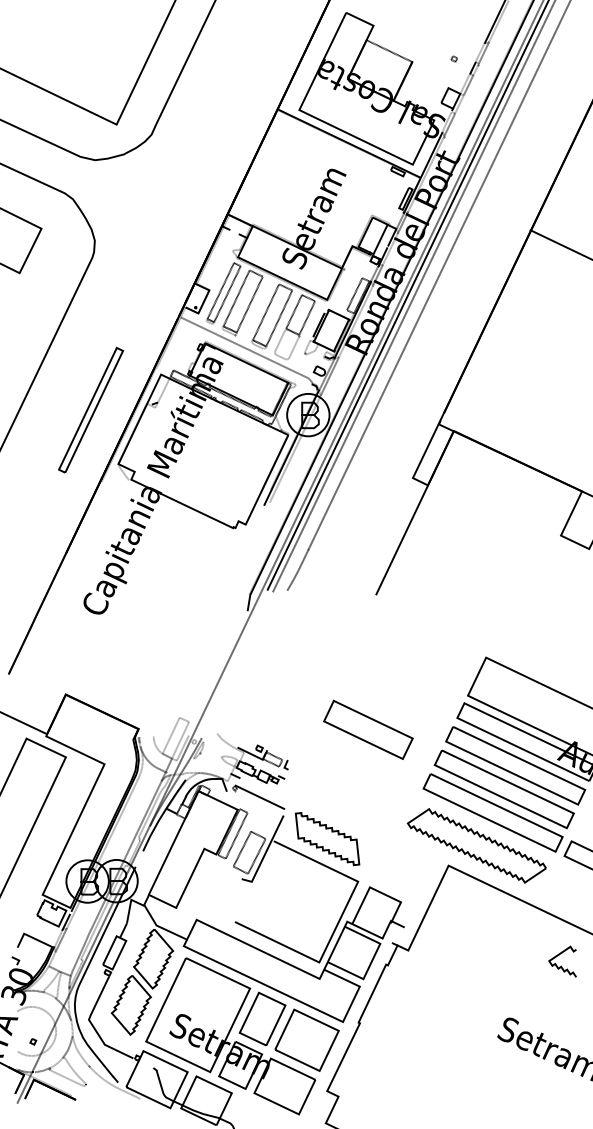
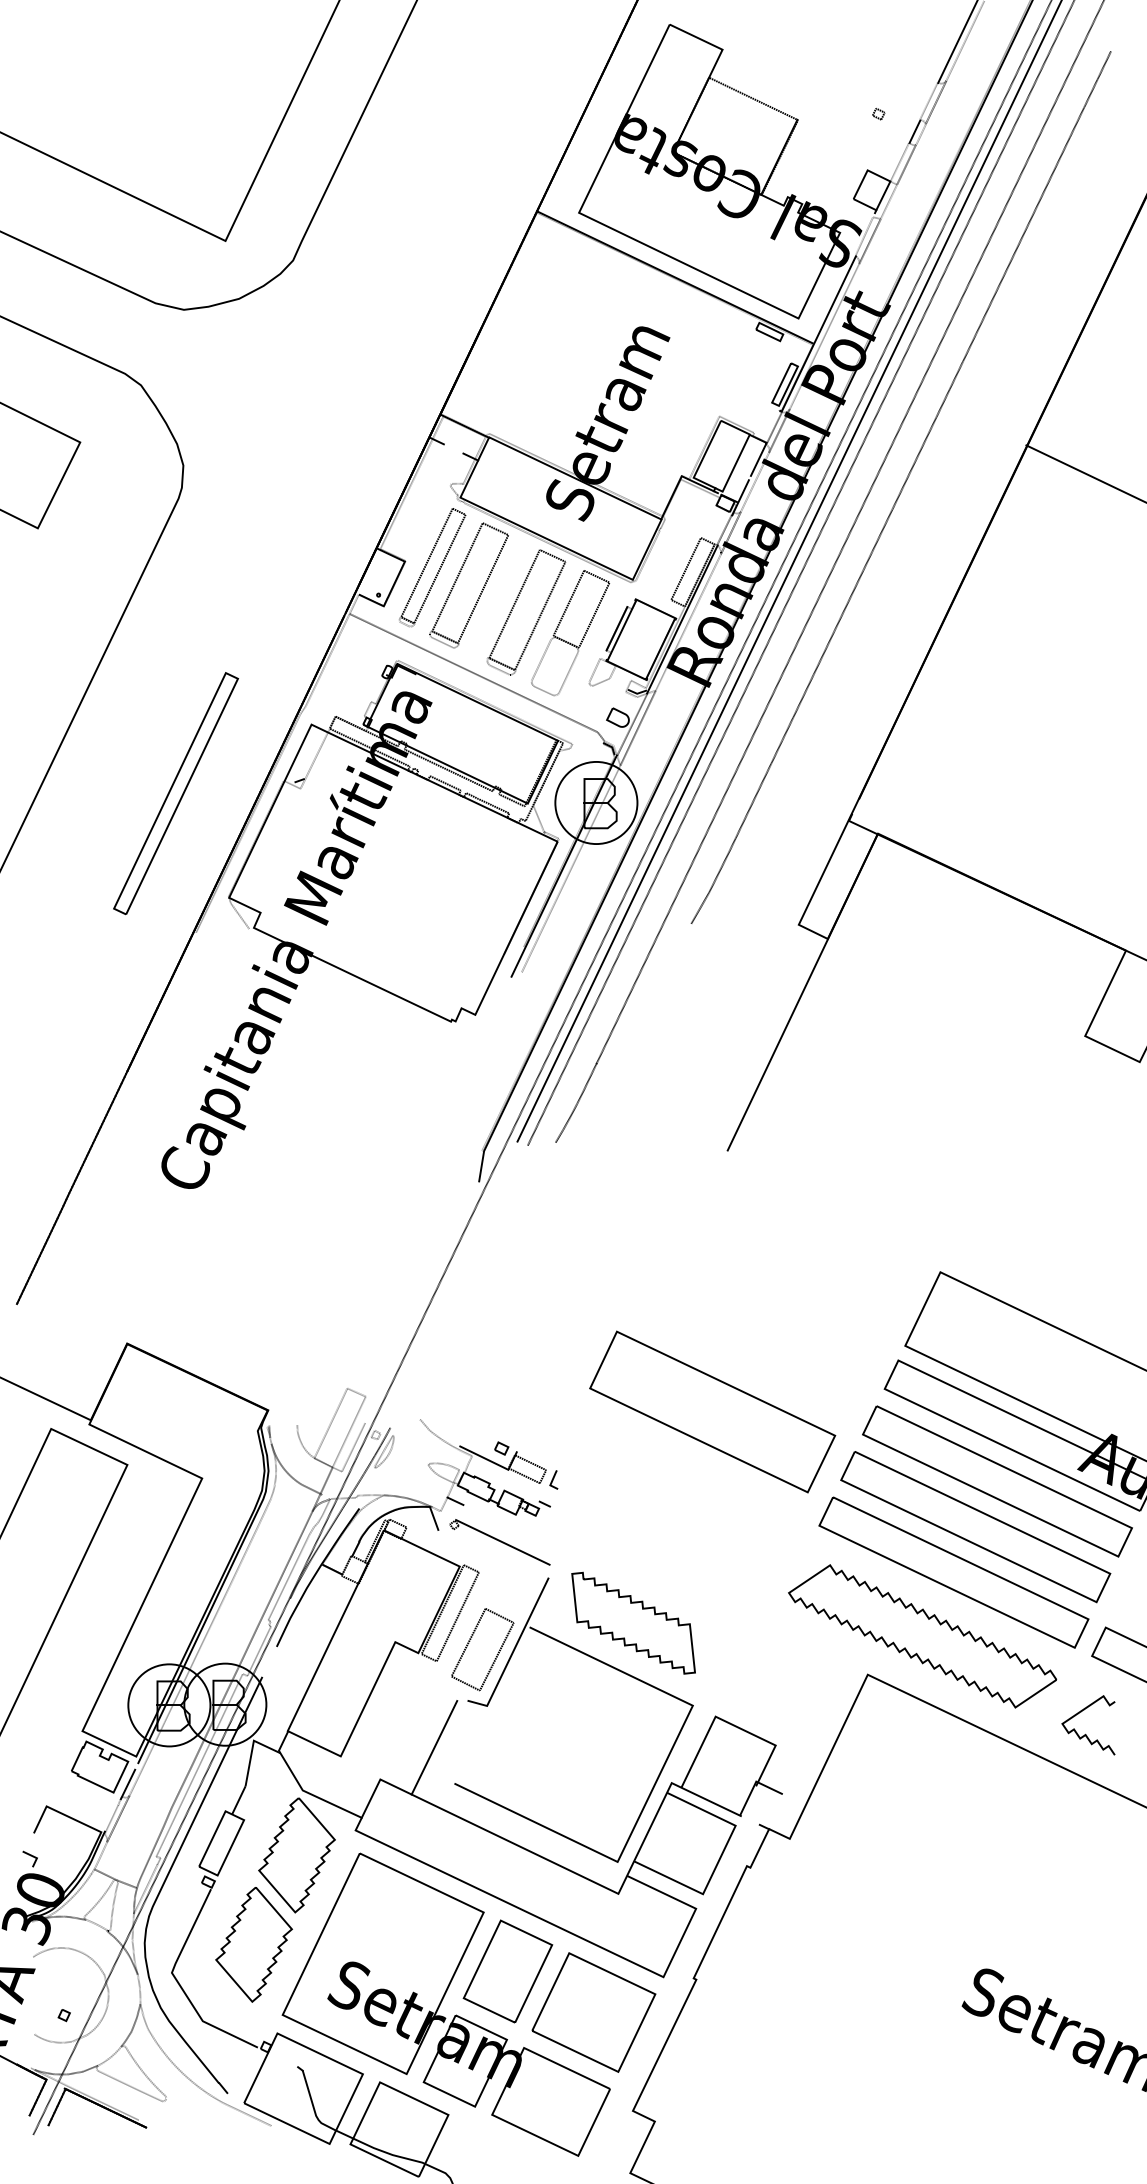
curve: (466, 251) -> (902, 486), added
part: (368, 729) -> (712, 1411), size x1.43
line: (224, 903) -> (434, 1747), added
curve: (561, 965) -> (1086, 1732), moved

